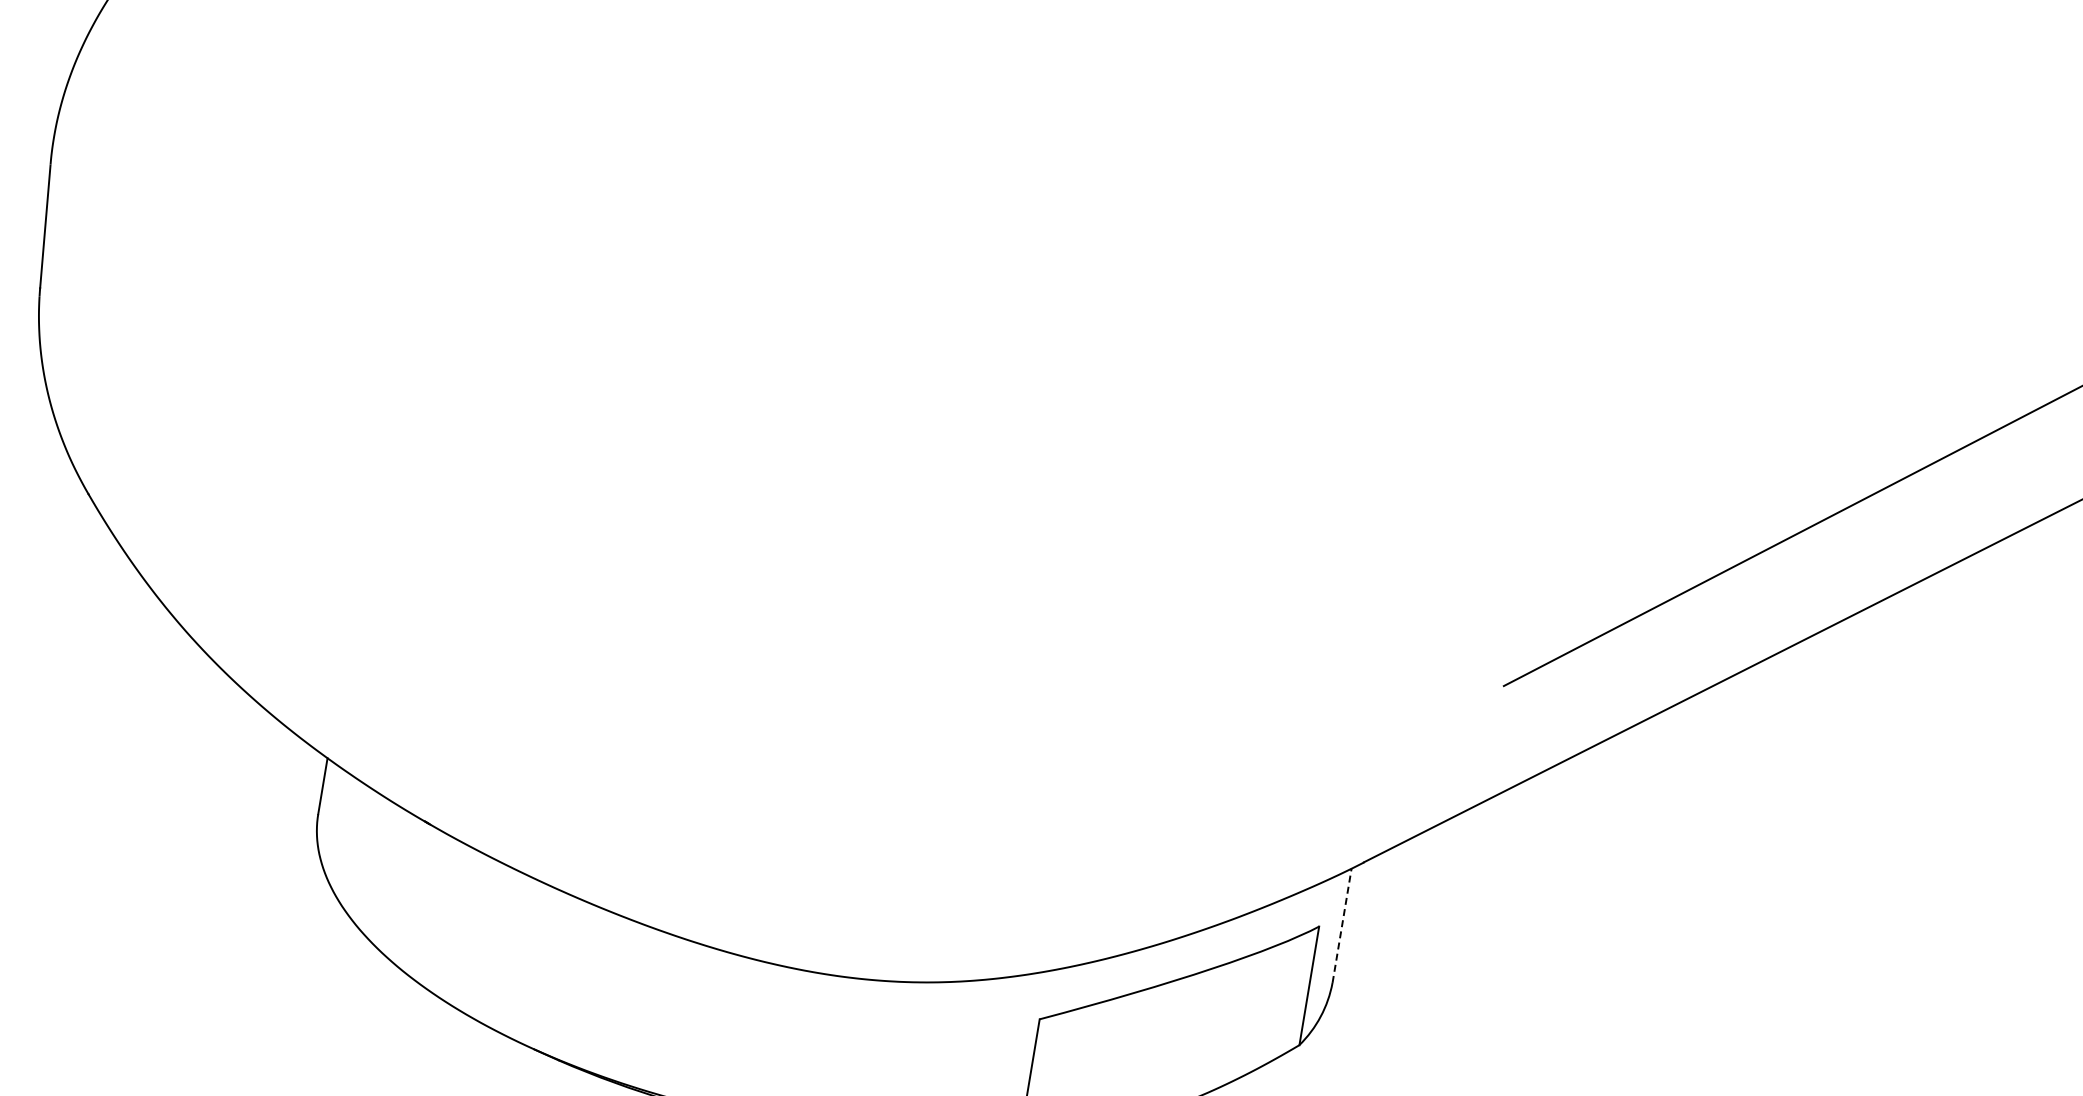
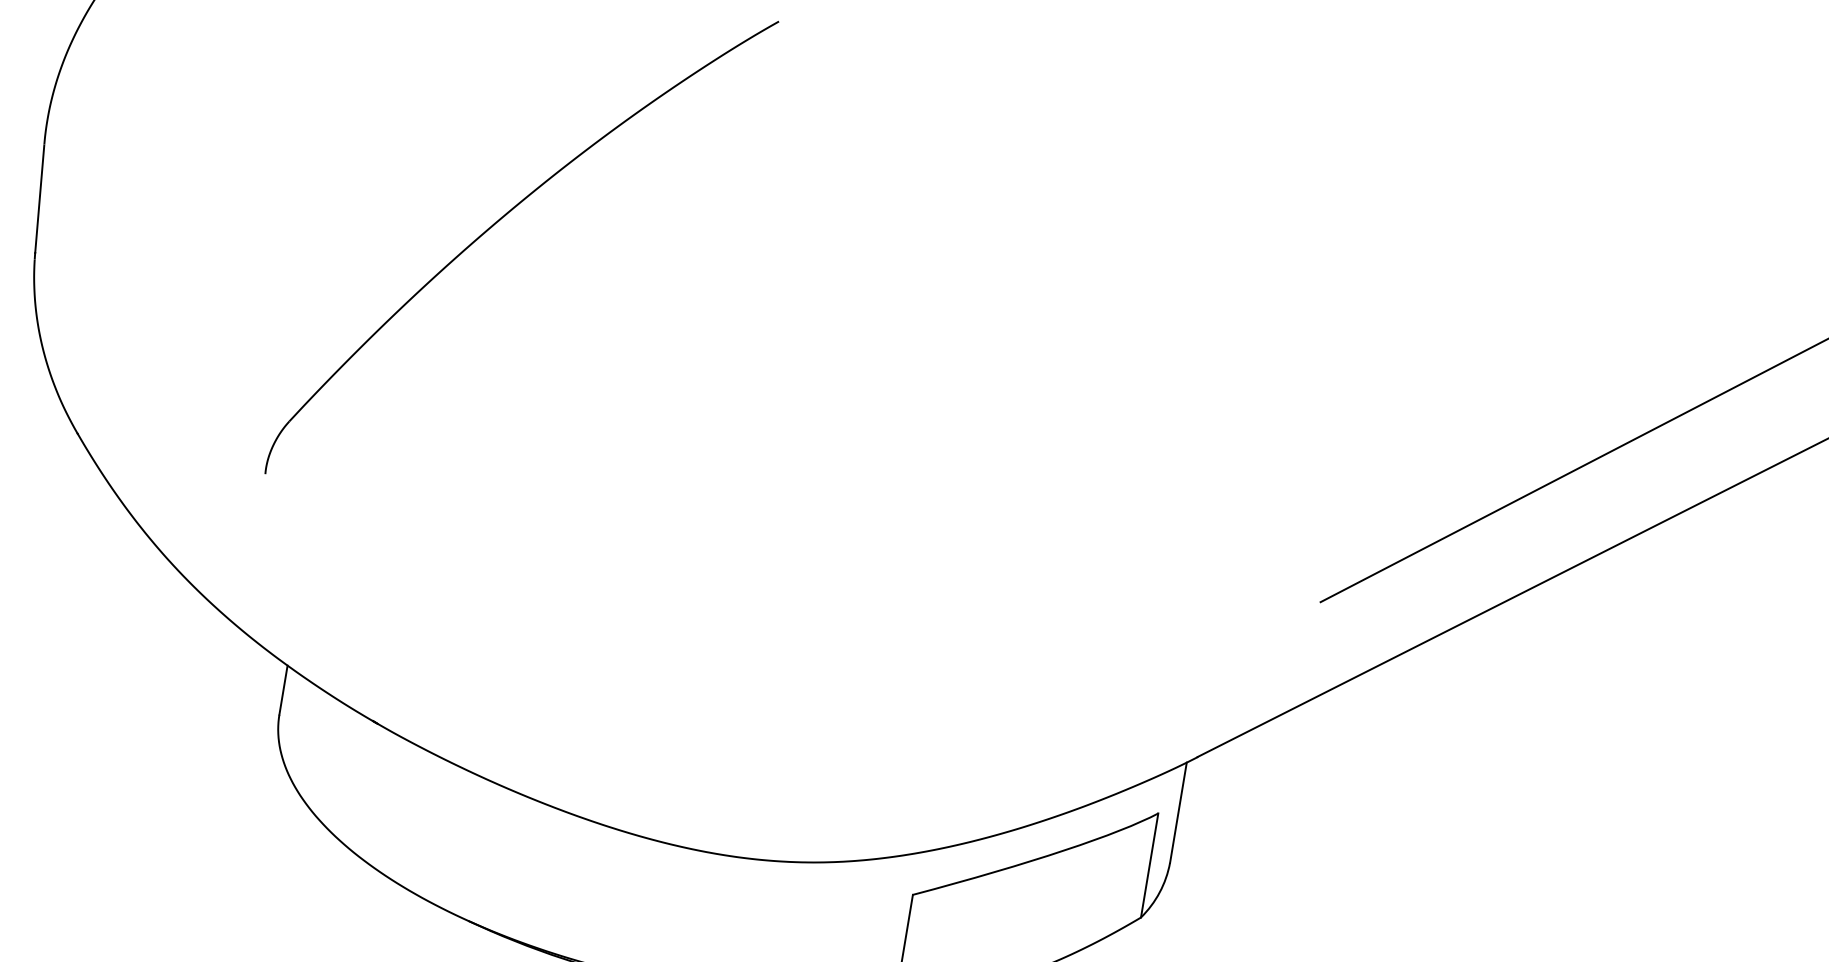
part: (567, 253) -> (498, 222), added
line: (1342, 925) -> (1178, 812), dashed -> solid

